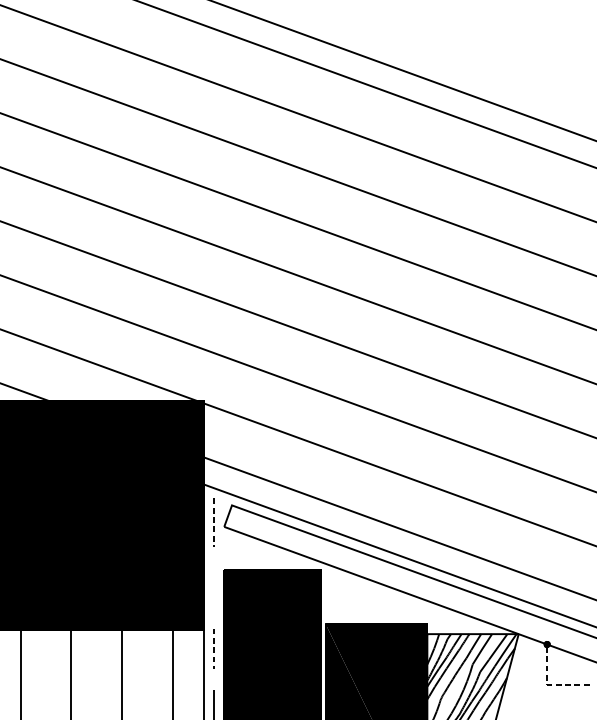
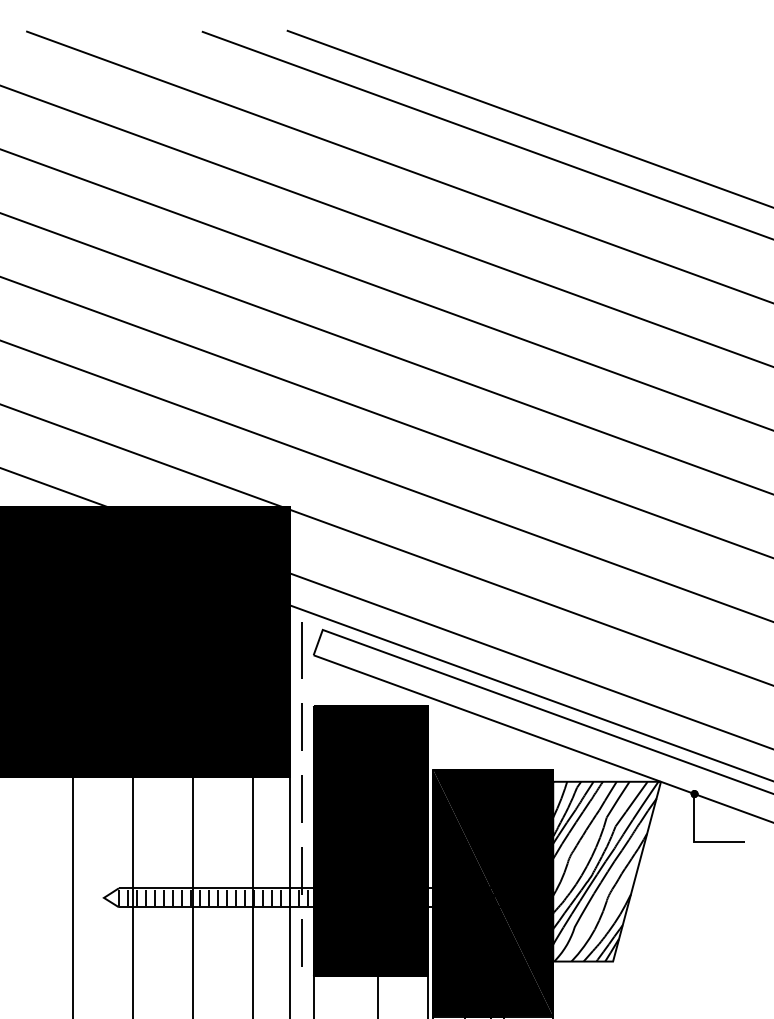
line: (213, 522) -> (301, 650), dashed -> solid
line: (213, 587) -> (301, 726), added
line: (213, 649) -> (301, 799), dashed -> solid
line: (548, 684) -> (696, 841), dashed -> solid

